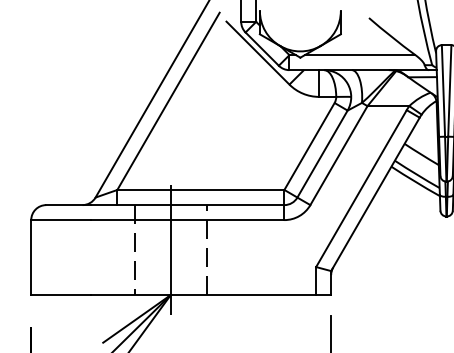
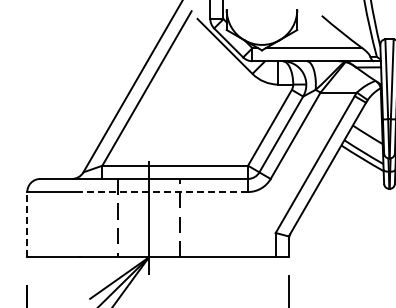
line: (187, 220) -> (163, 192), solid -> dashed
line: (31, 257) -> (27, 224), solid -> dashed

